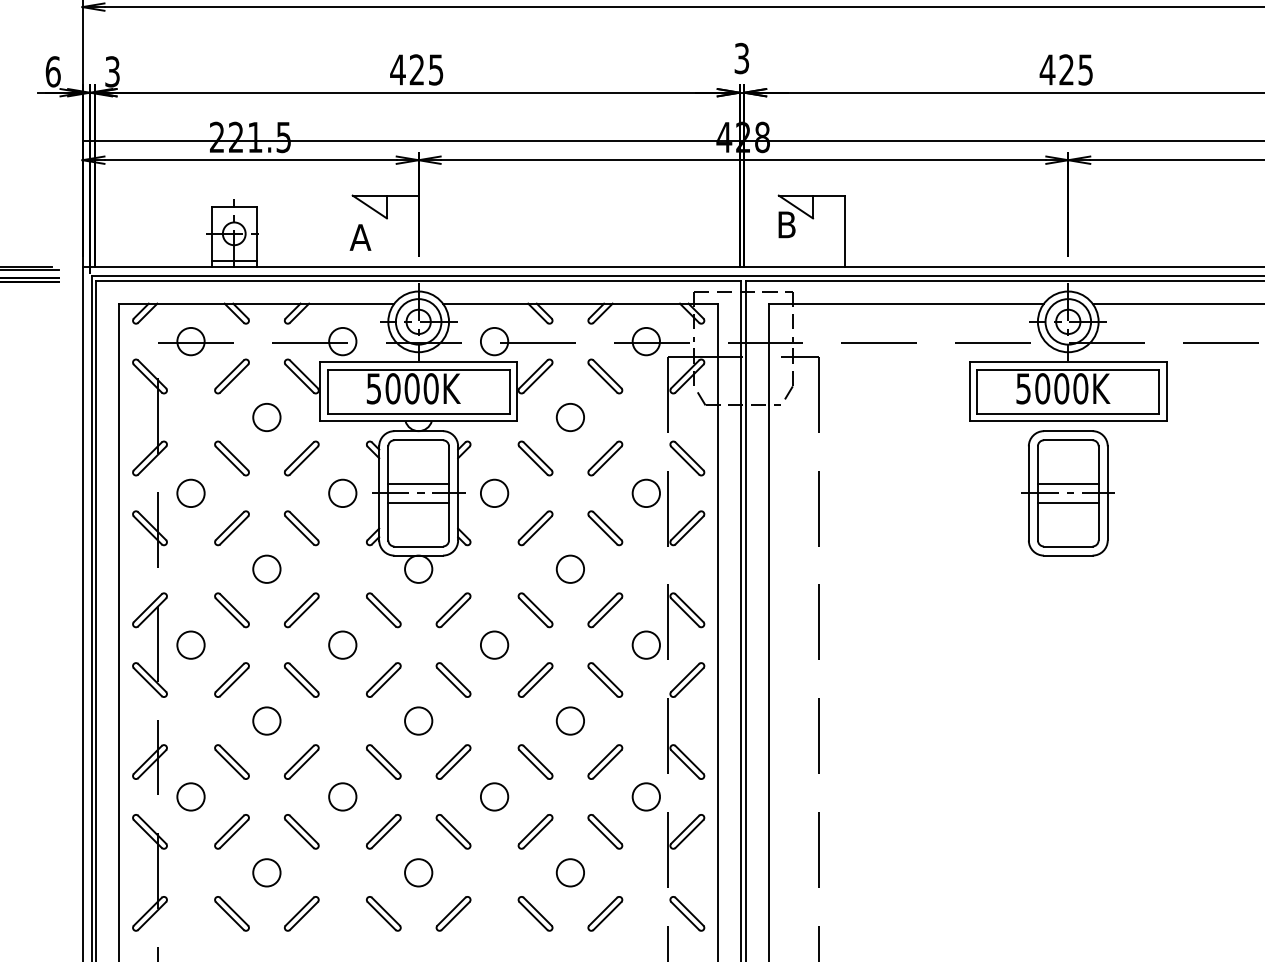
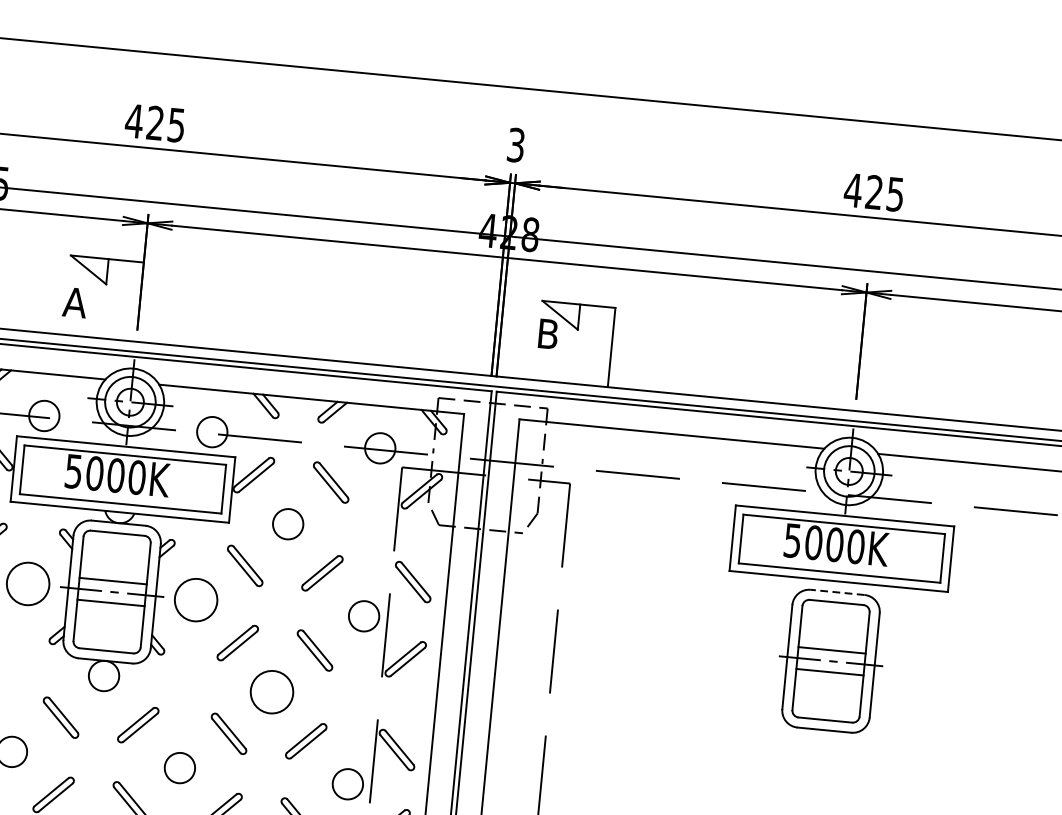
line: (1067, 431) -> (836, 592), solid -> dashed
circle: (342, 493) -> (27, 584), size x1.4
circle: (494, 493) -> (196, 600), size x1.4
circle: (570, 568) -> (272, 691), size x1.4

